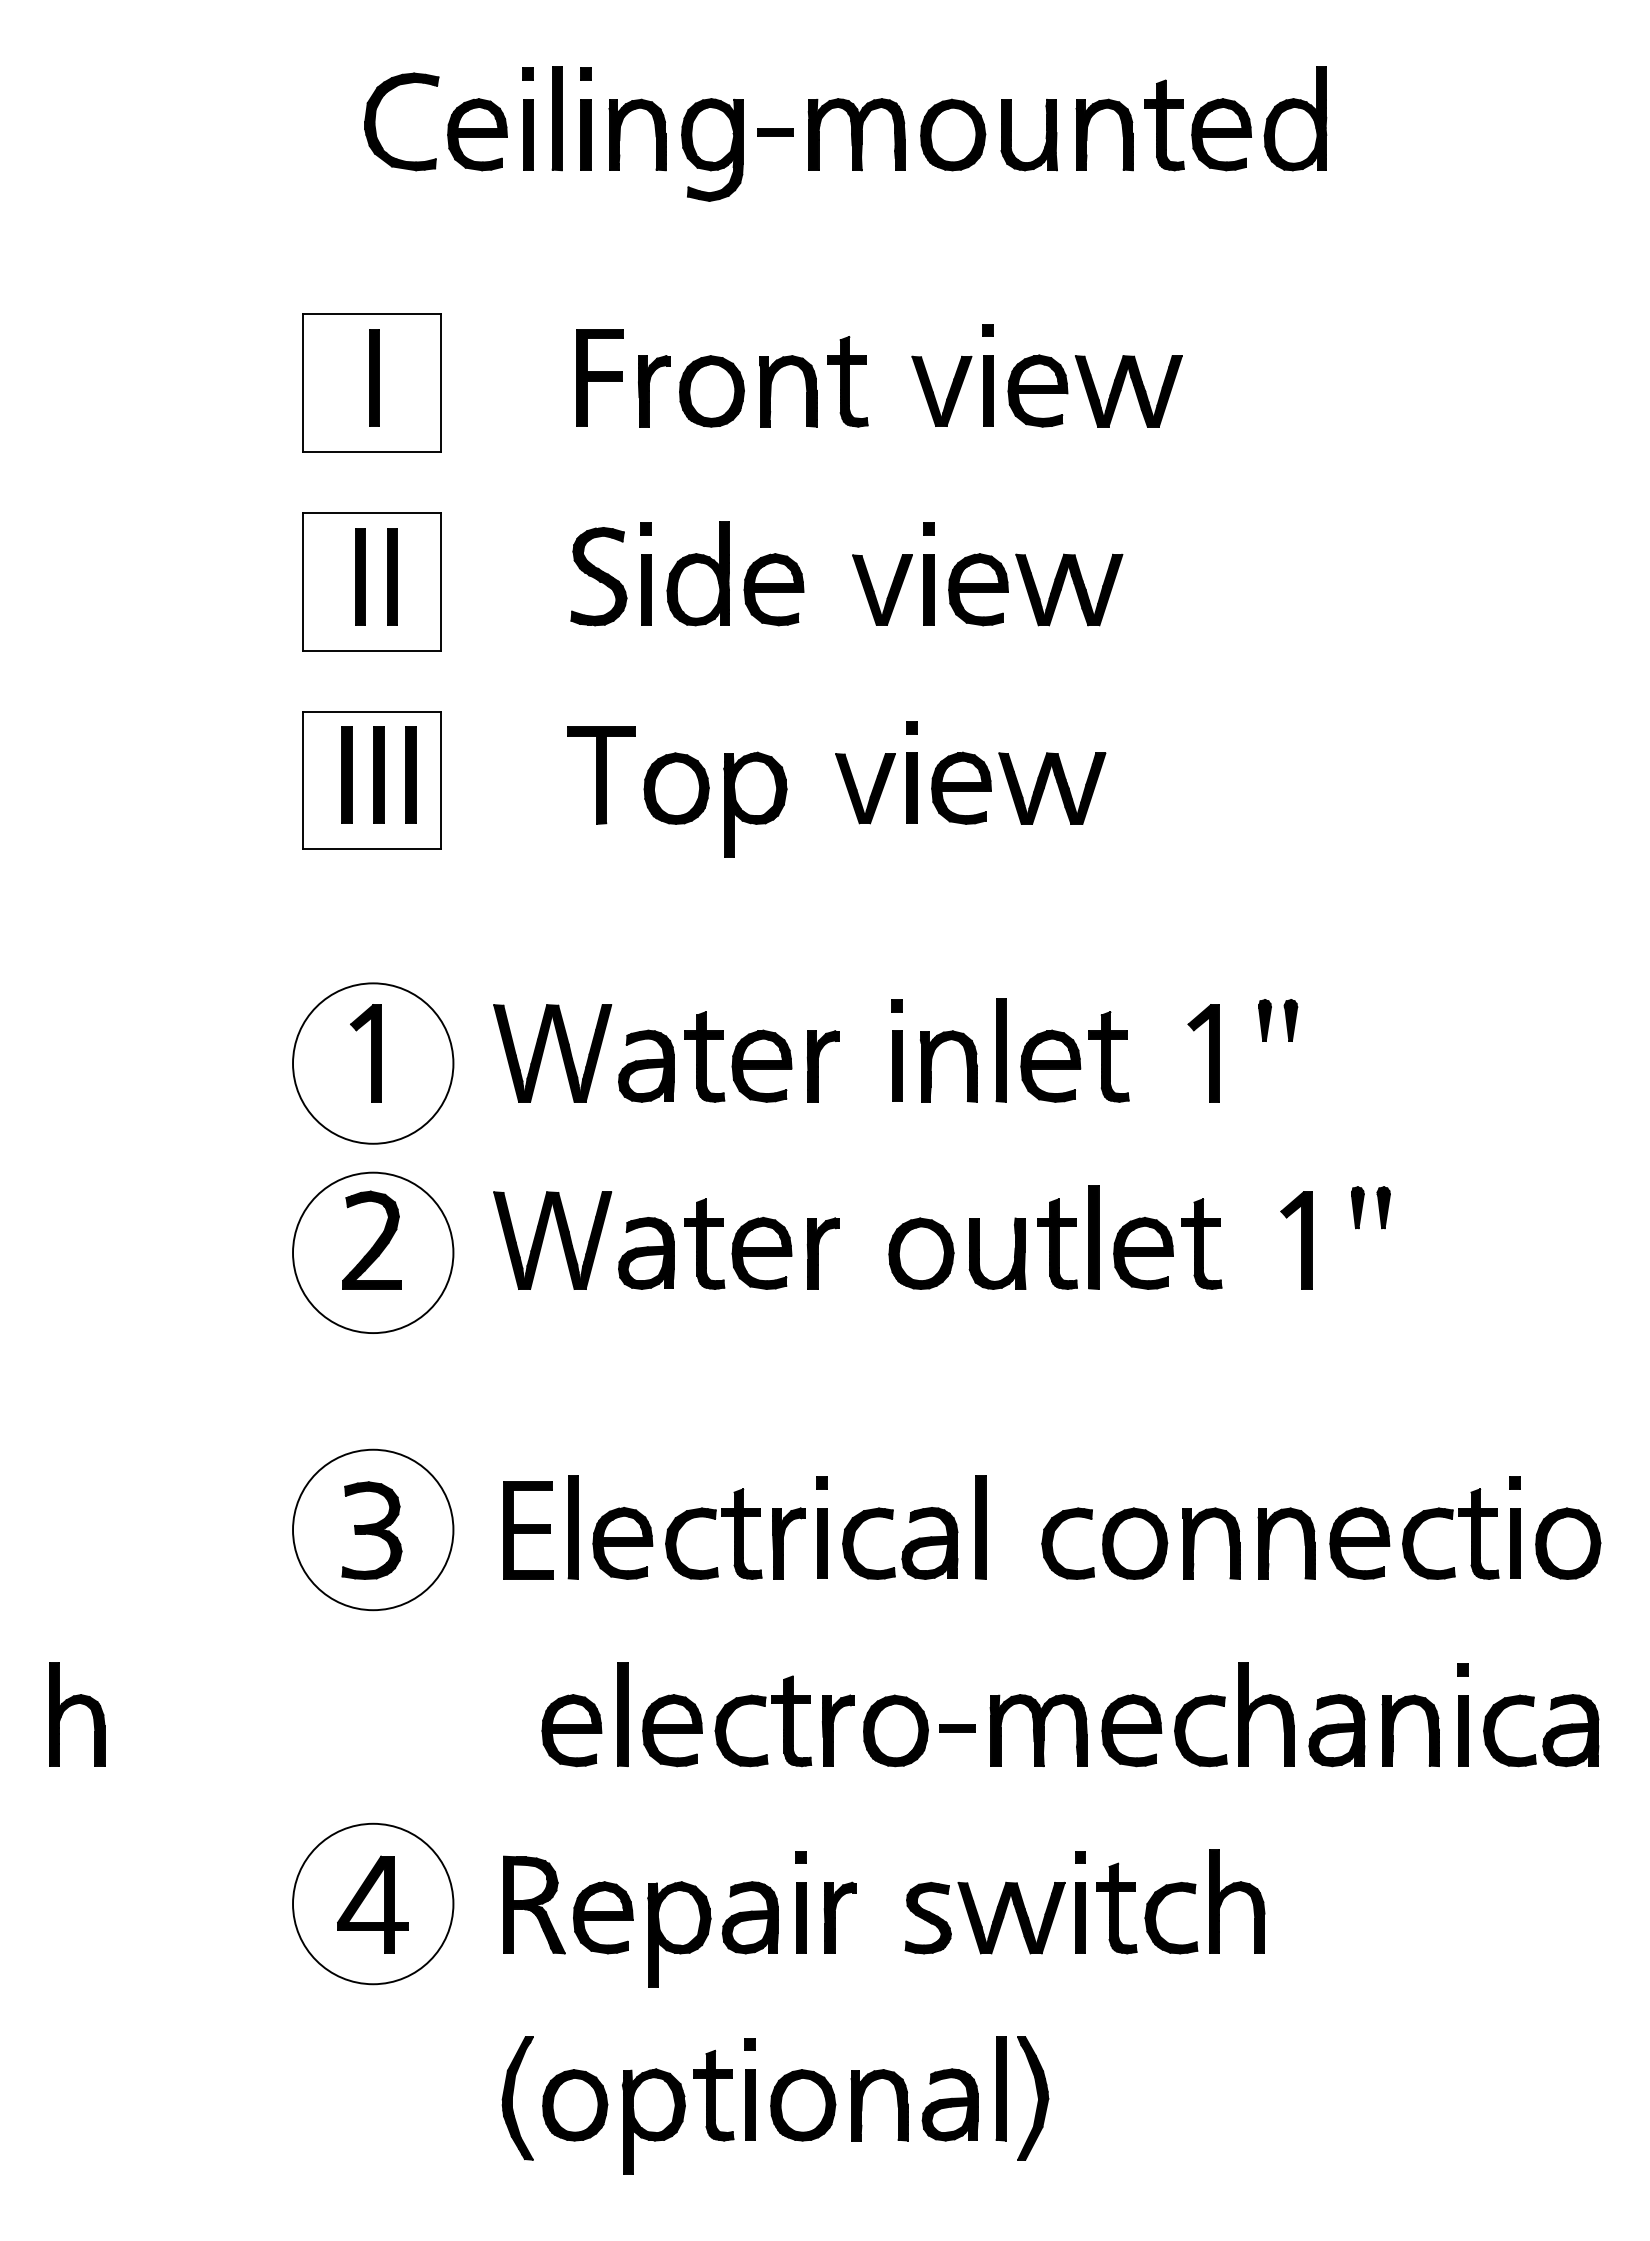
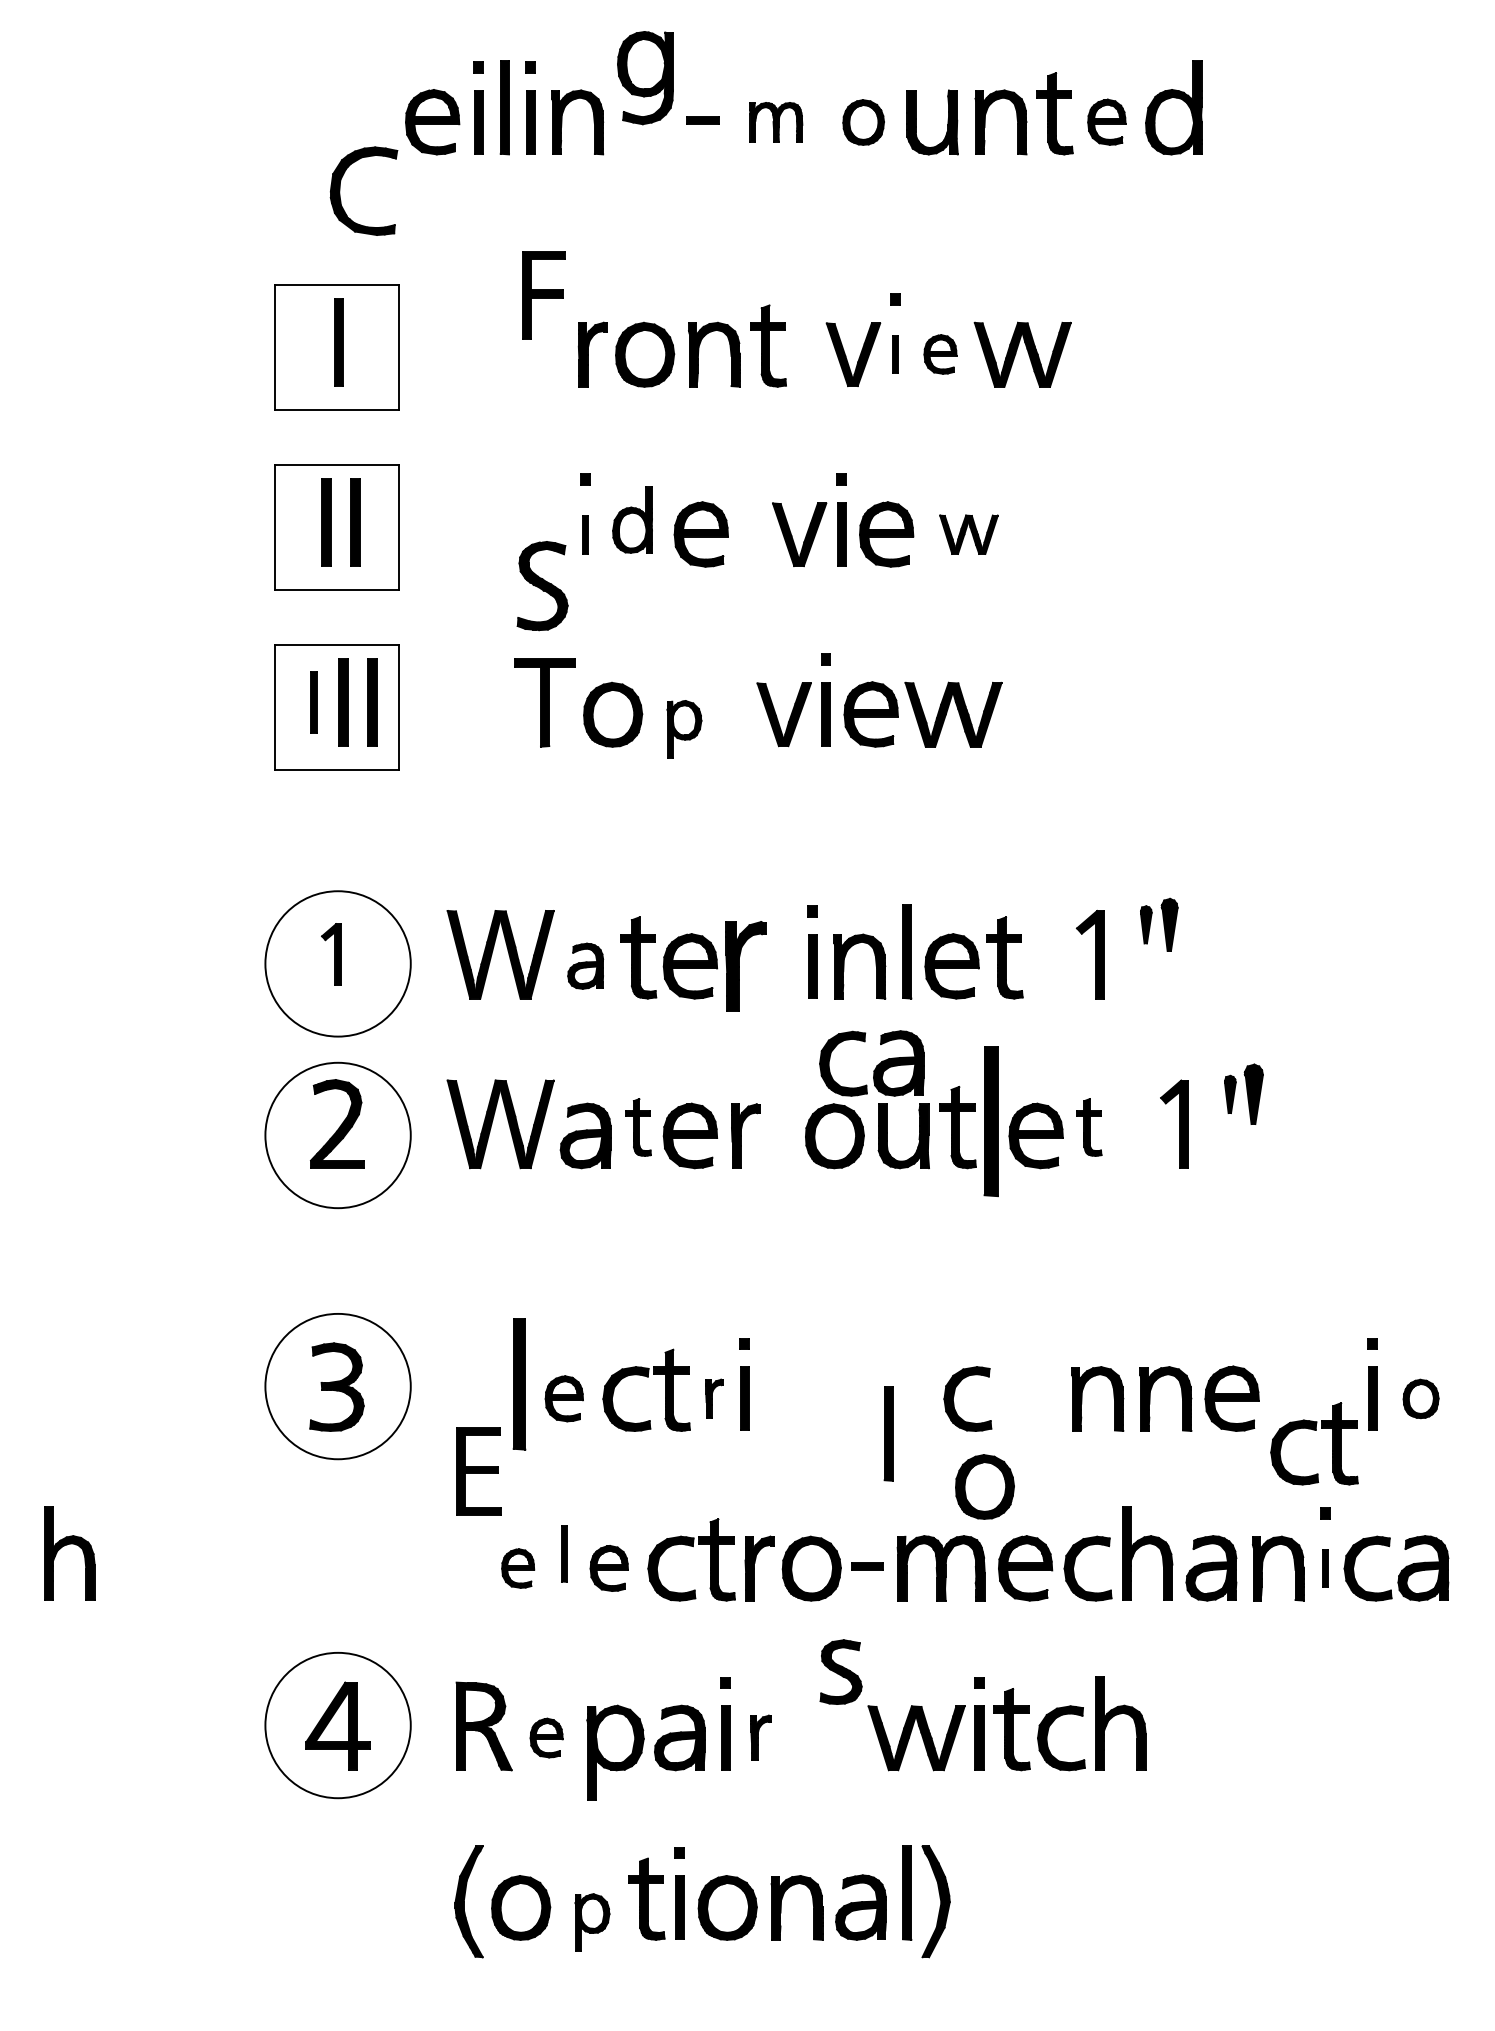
part: (376, 114) -> (341, 184), moved
part: (856, 134) -> (776, 121), size x0.6
part: (953, 134) -> (863, 121), size x0.7
part: (1221, 134) -> (1106, 121), size x0.7
part: (712, 149) -> (645, 77), moved
part: (599, 377) -> (543, 295), moved
part: (988, 390) -> (895, 353), size x0.6
part: (1037, 390) -> (940, 353), size x0.6
part: (697, 573) -> (631, 519), size x0.7
part: (598, 576) -> (542, 585), moved
part: (646, 589) -> (585, 534), size x0.6
part: (1069, 589) -> (969, 534), size x0.6
part: (346, 774) -> (313, 701), size x0.7
part: (755, 804) -> (684, 729), size x0.6
part: (1290, 1020) -> (1169, 924), size x1.4
part: (365, 1053) -> (331, 954), size x0.7
part: (646, 1065) -> (585, 965), size x0.7
part: (822, 1066) -> (745, 966), size x1.4
part: (1383, 1207) -> (1253, 1094), size x1.6
part: (1093, 1237) -> (990, 1121), size x1.6
part: (704, 1243) -> (638, 1126), size x0.7
part: (1201, 1243) -> (1088, 1126), size x0.7
part: (1450, 1519) -> (1314, 1430), moved
part: (572, 1527) -> (518, 1384), size x1.4
part: (980, 1527) -> (888, 1434), moved
part: (528, 1530) -> (478, 1471), moved
part: (622, 1543) -> (563, 1398), size x0.7
part: (788, 1543) -> (714, 1398), size x0.6
part: (900, 1543) -> (872, 1063), moved
part: (1135, 1543) -> (985, 1486), moved
part: (1568, 1543) -> (1421, 1398), size x0.6
part: (622, 1714) -> (563, 1553), size x0.6
part: (571, 1730) -> (517, 1568), size x0.6
part: (672, 1730) -> (609, 1568), size x0.7
part: (1463, 1730) -> (1326, 1568), size x0.6
part: (603, 1917) -> (546, 1737), size x0.6
part: (839, 1917) -> (760, 1737), size x0.7
part: (927, 1917) -> (840, 1671), moved
part: (653, 2121) -> (592, 1922), size x0.6

